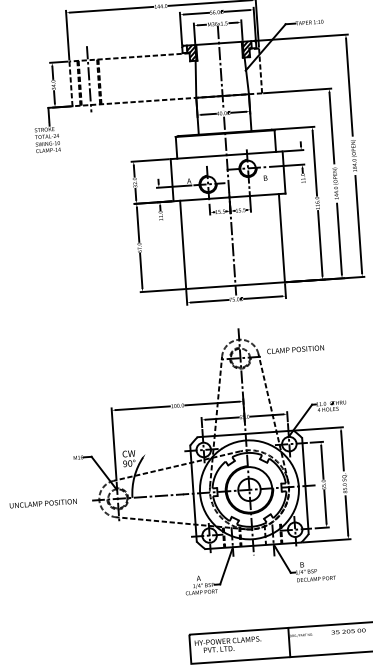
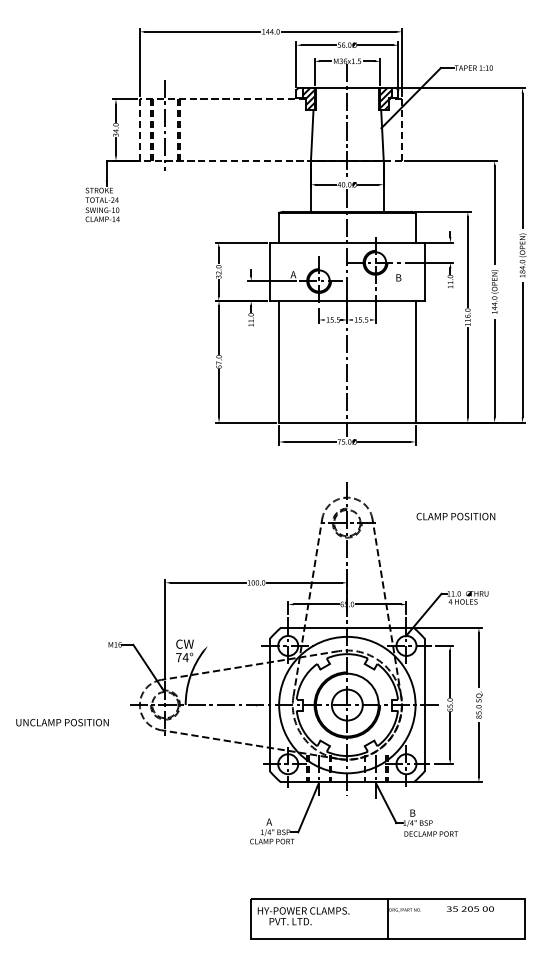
text: (295, 349) -> (455, 516), moved
text: (127, 463) -> (182, 657), 90° -> 74°
text: (43, 503) -> (62, 722), moved

